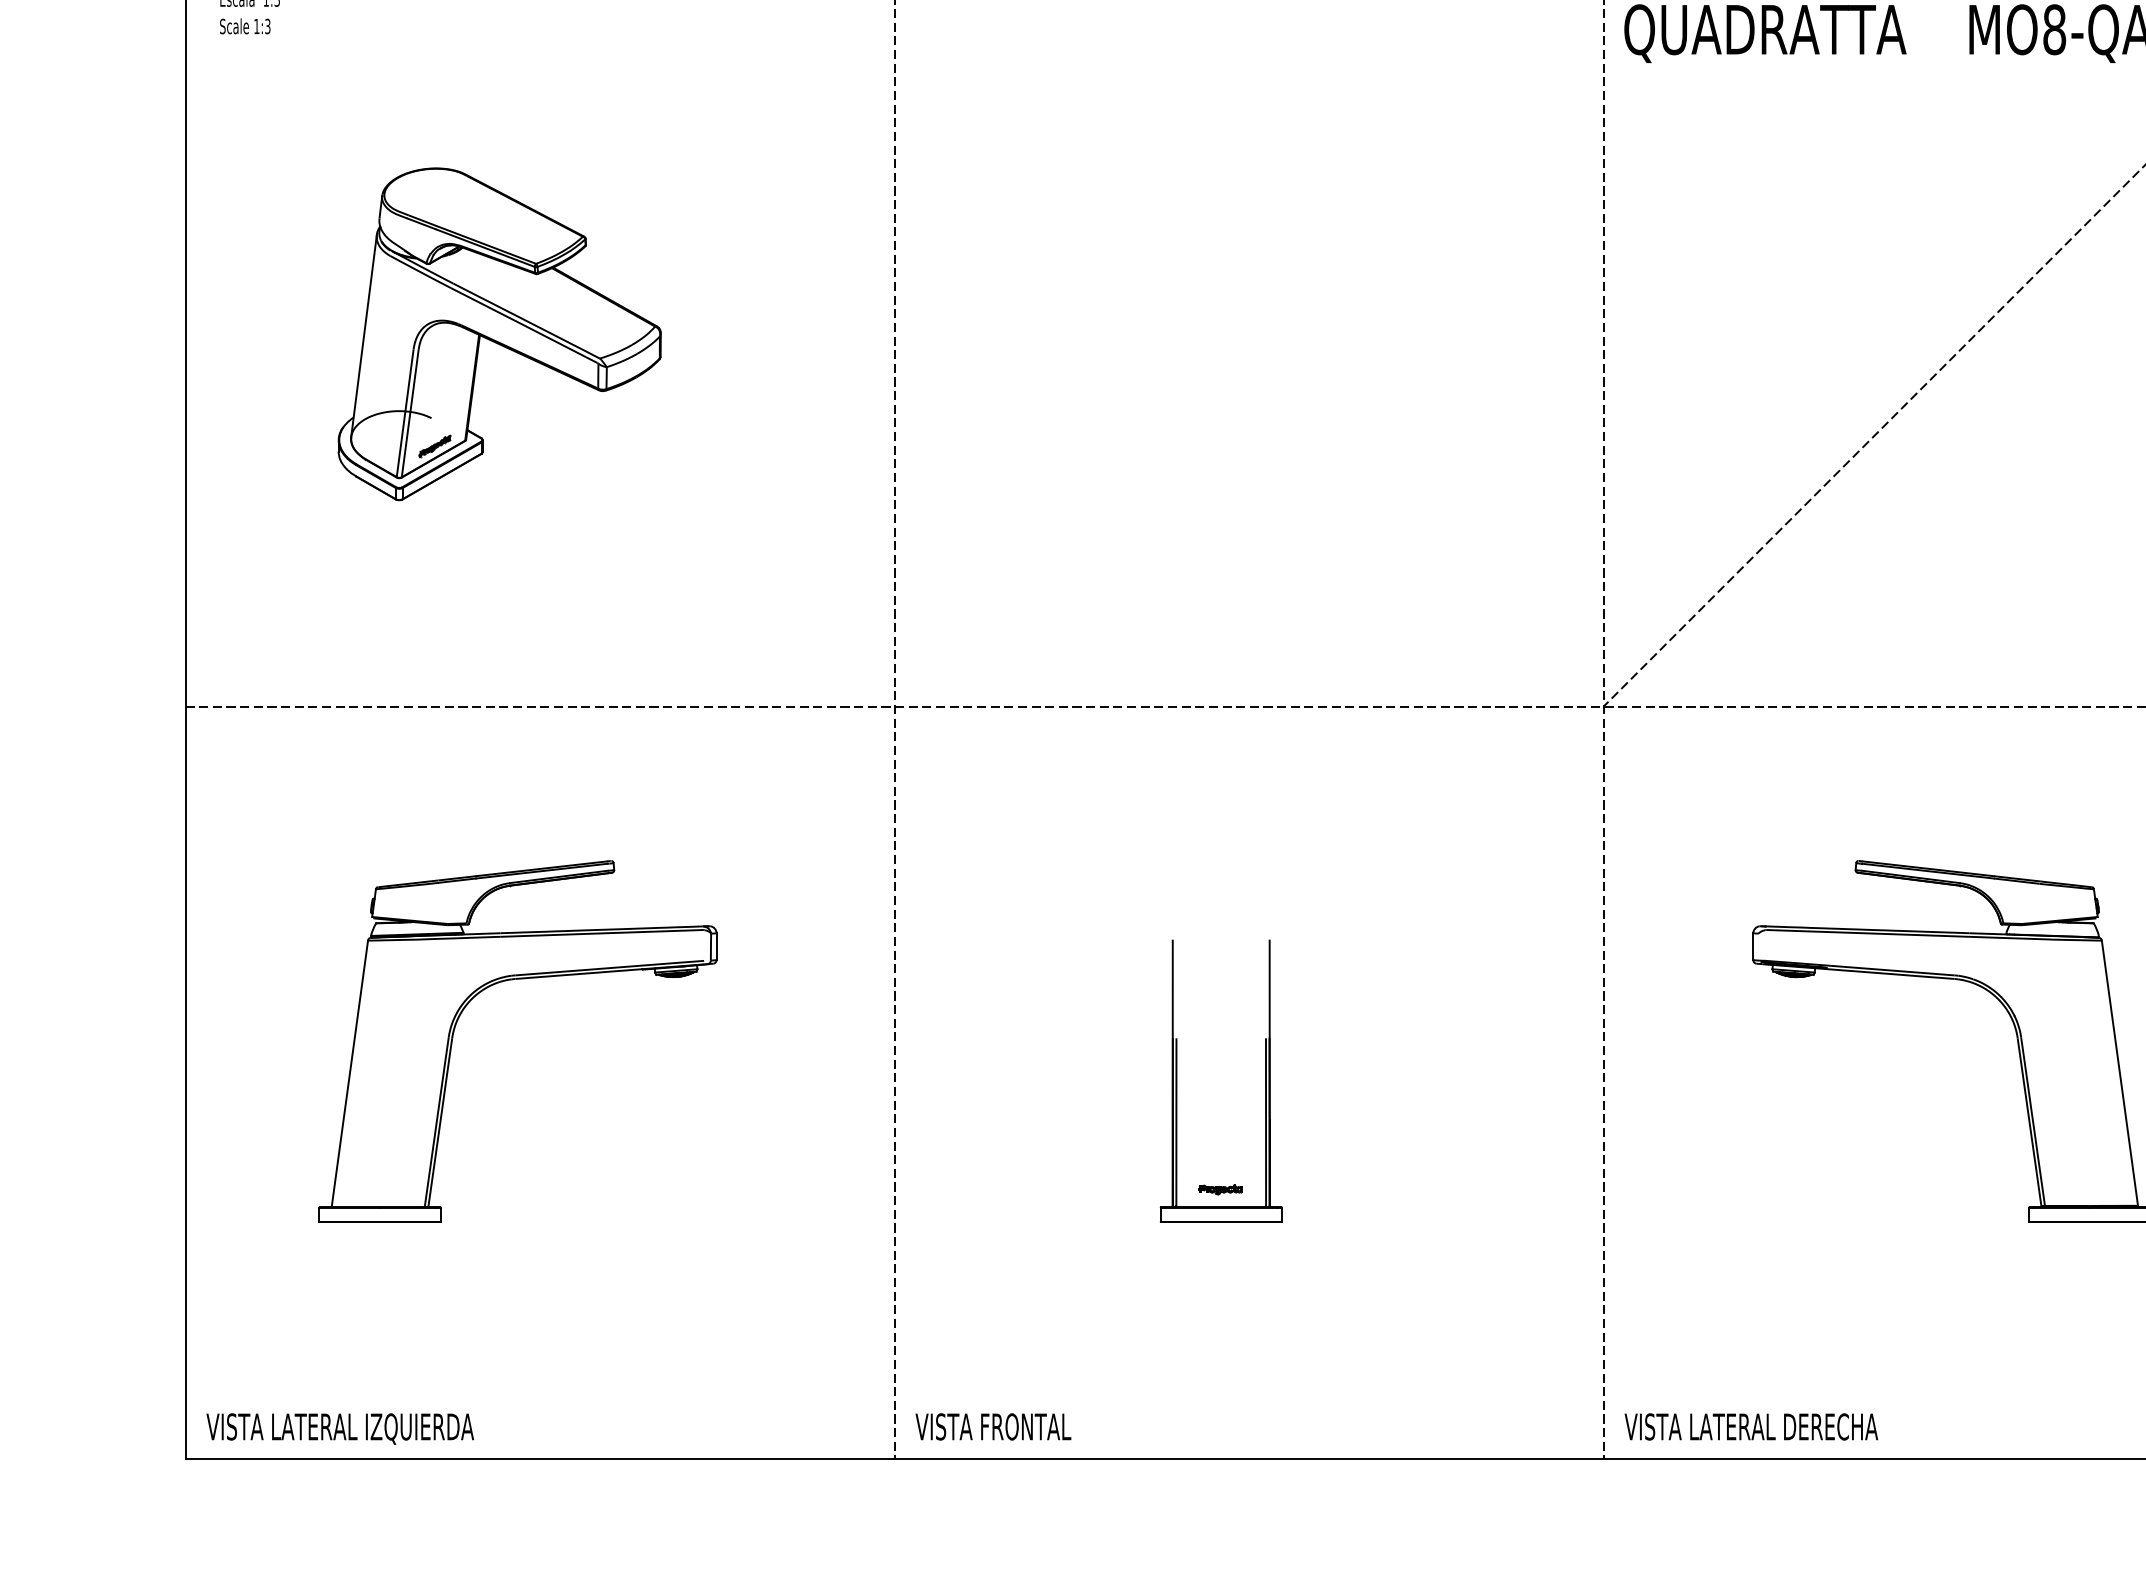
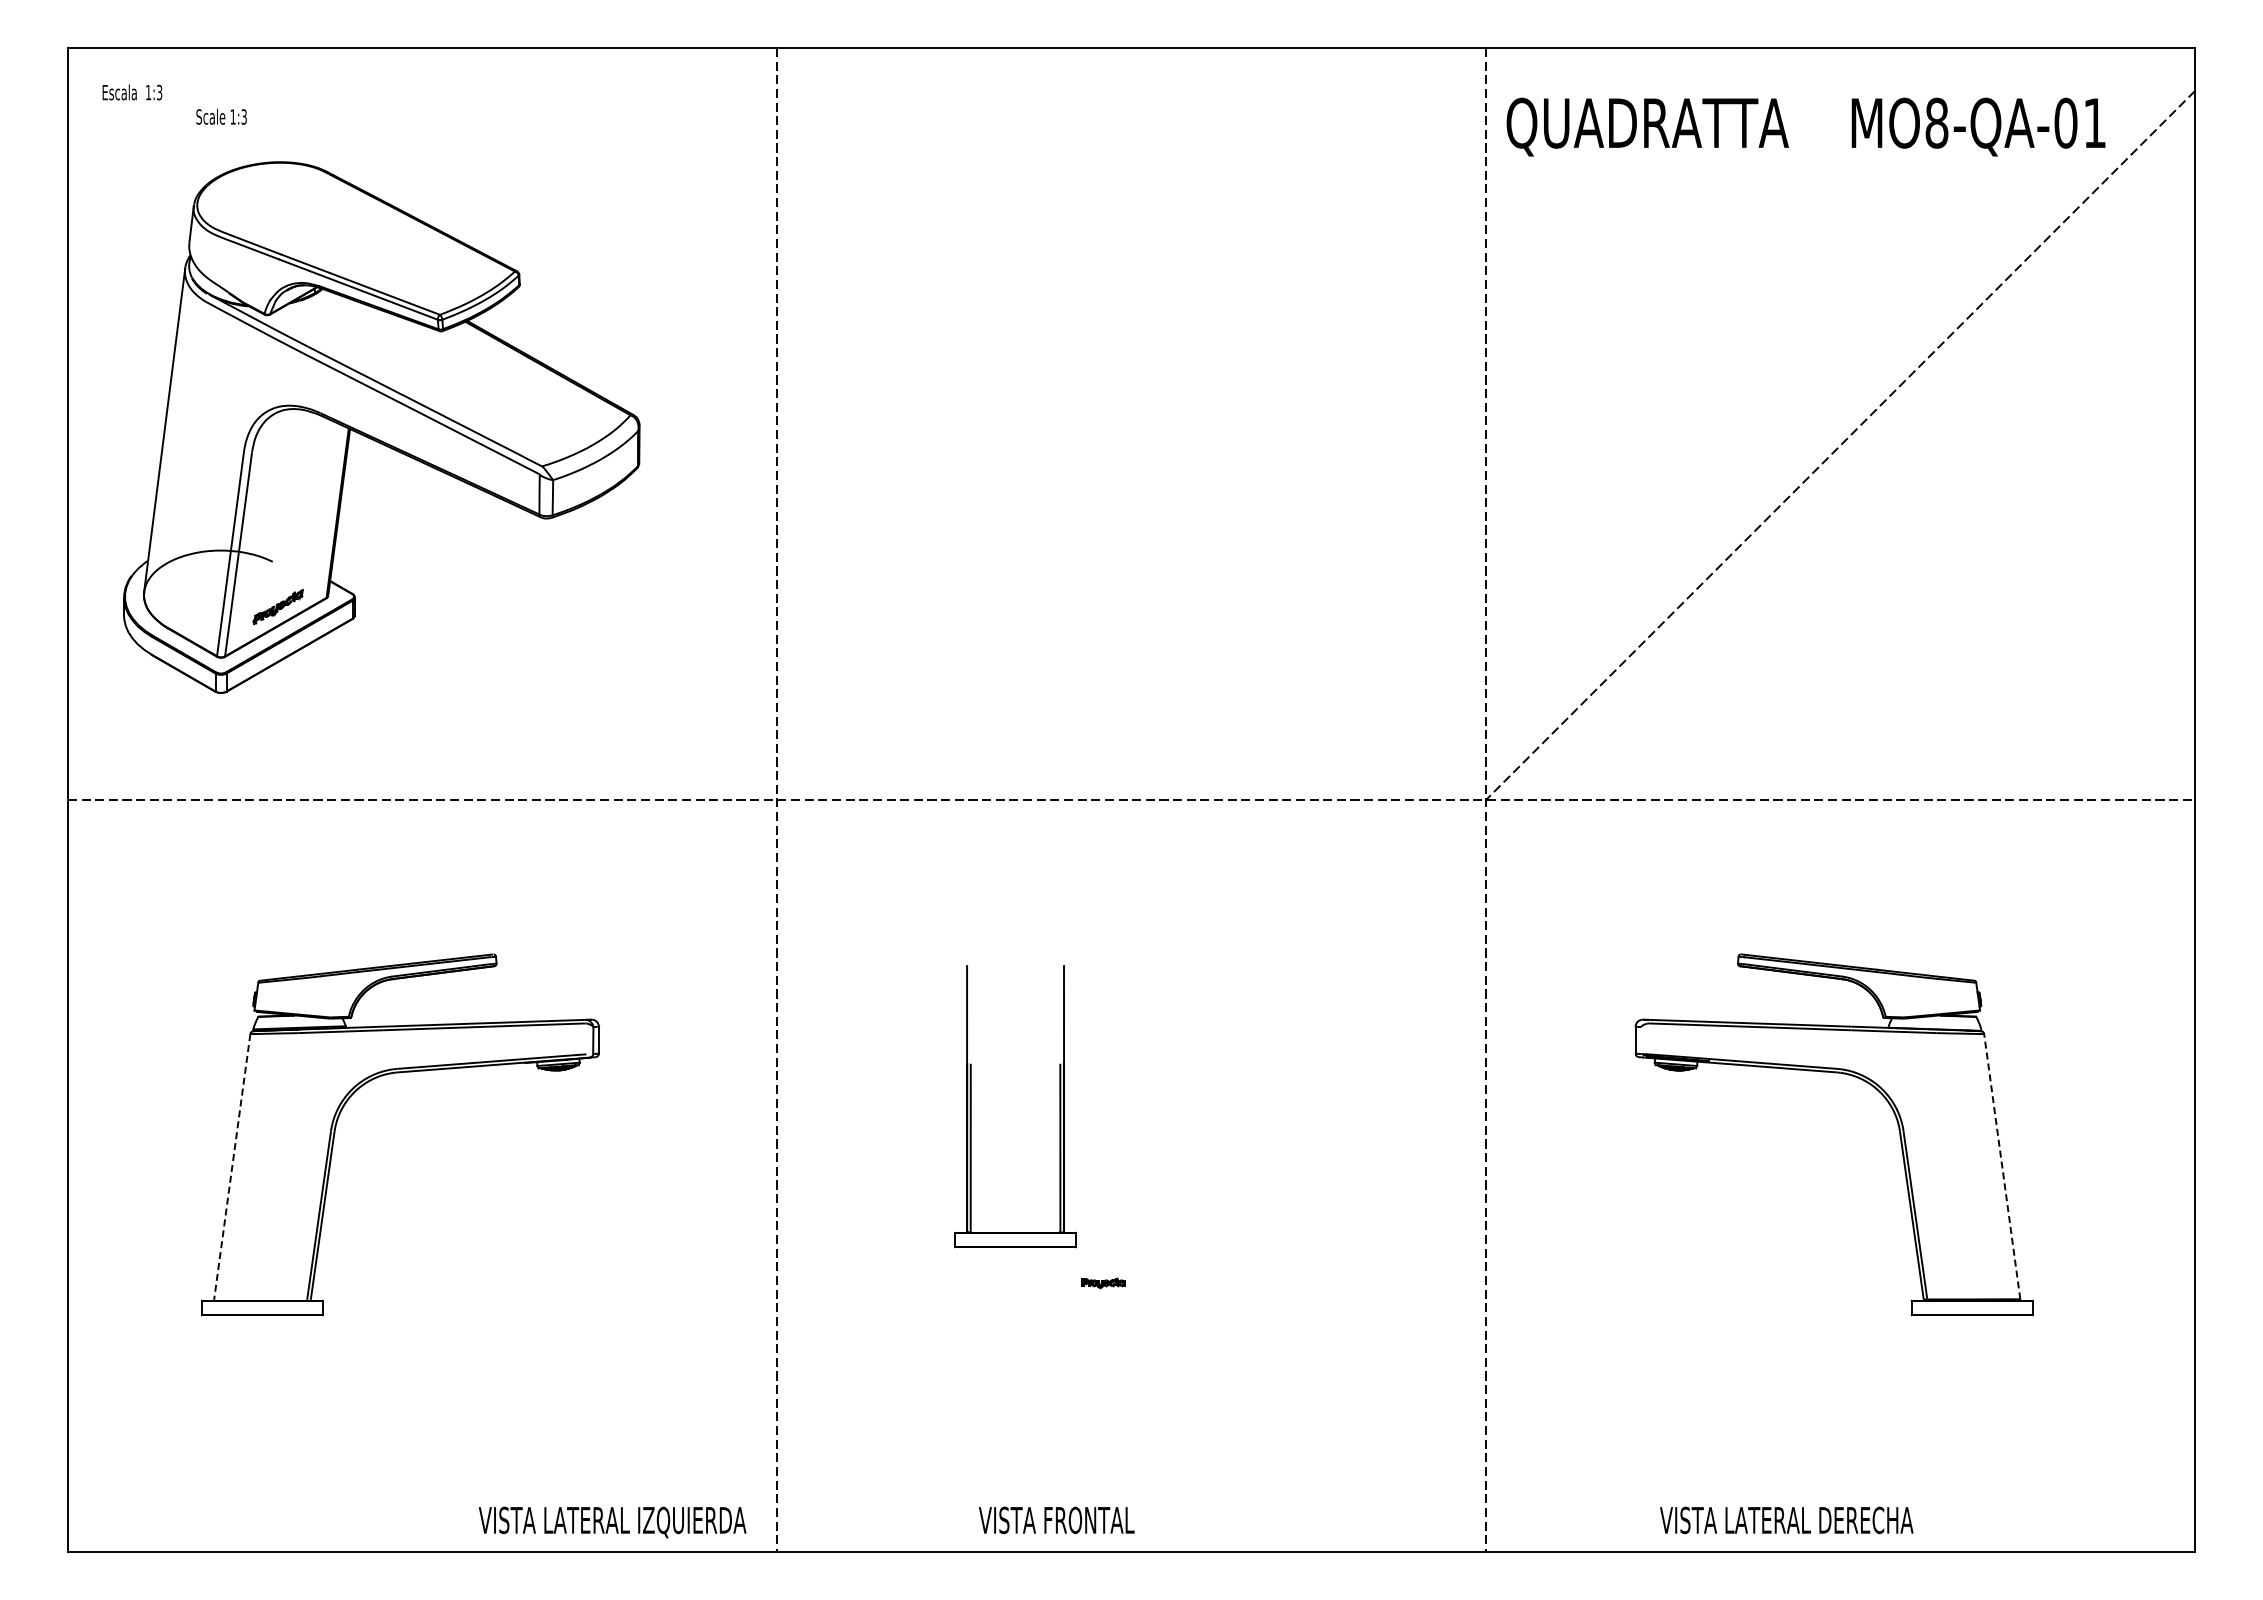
text: (245, 26) -> (221, 116), moved
part: (500, 334) -> (382, 427), size x1.6
line: (350, 1073) -> (232, 1166), solid -> dashed
line: (2120, 1073) -> (2002, 1166), solid -> dashed
part: (1177, 1081) -> (971, 1106), moved
text: (993, 1427) -> (1056, 1520), moved
text: (1751, 1427) -> (1786, 1520), moved
text: (340, 1429) -> (612, 1522), moved

